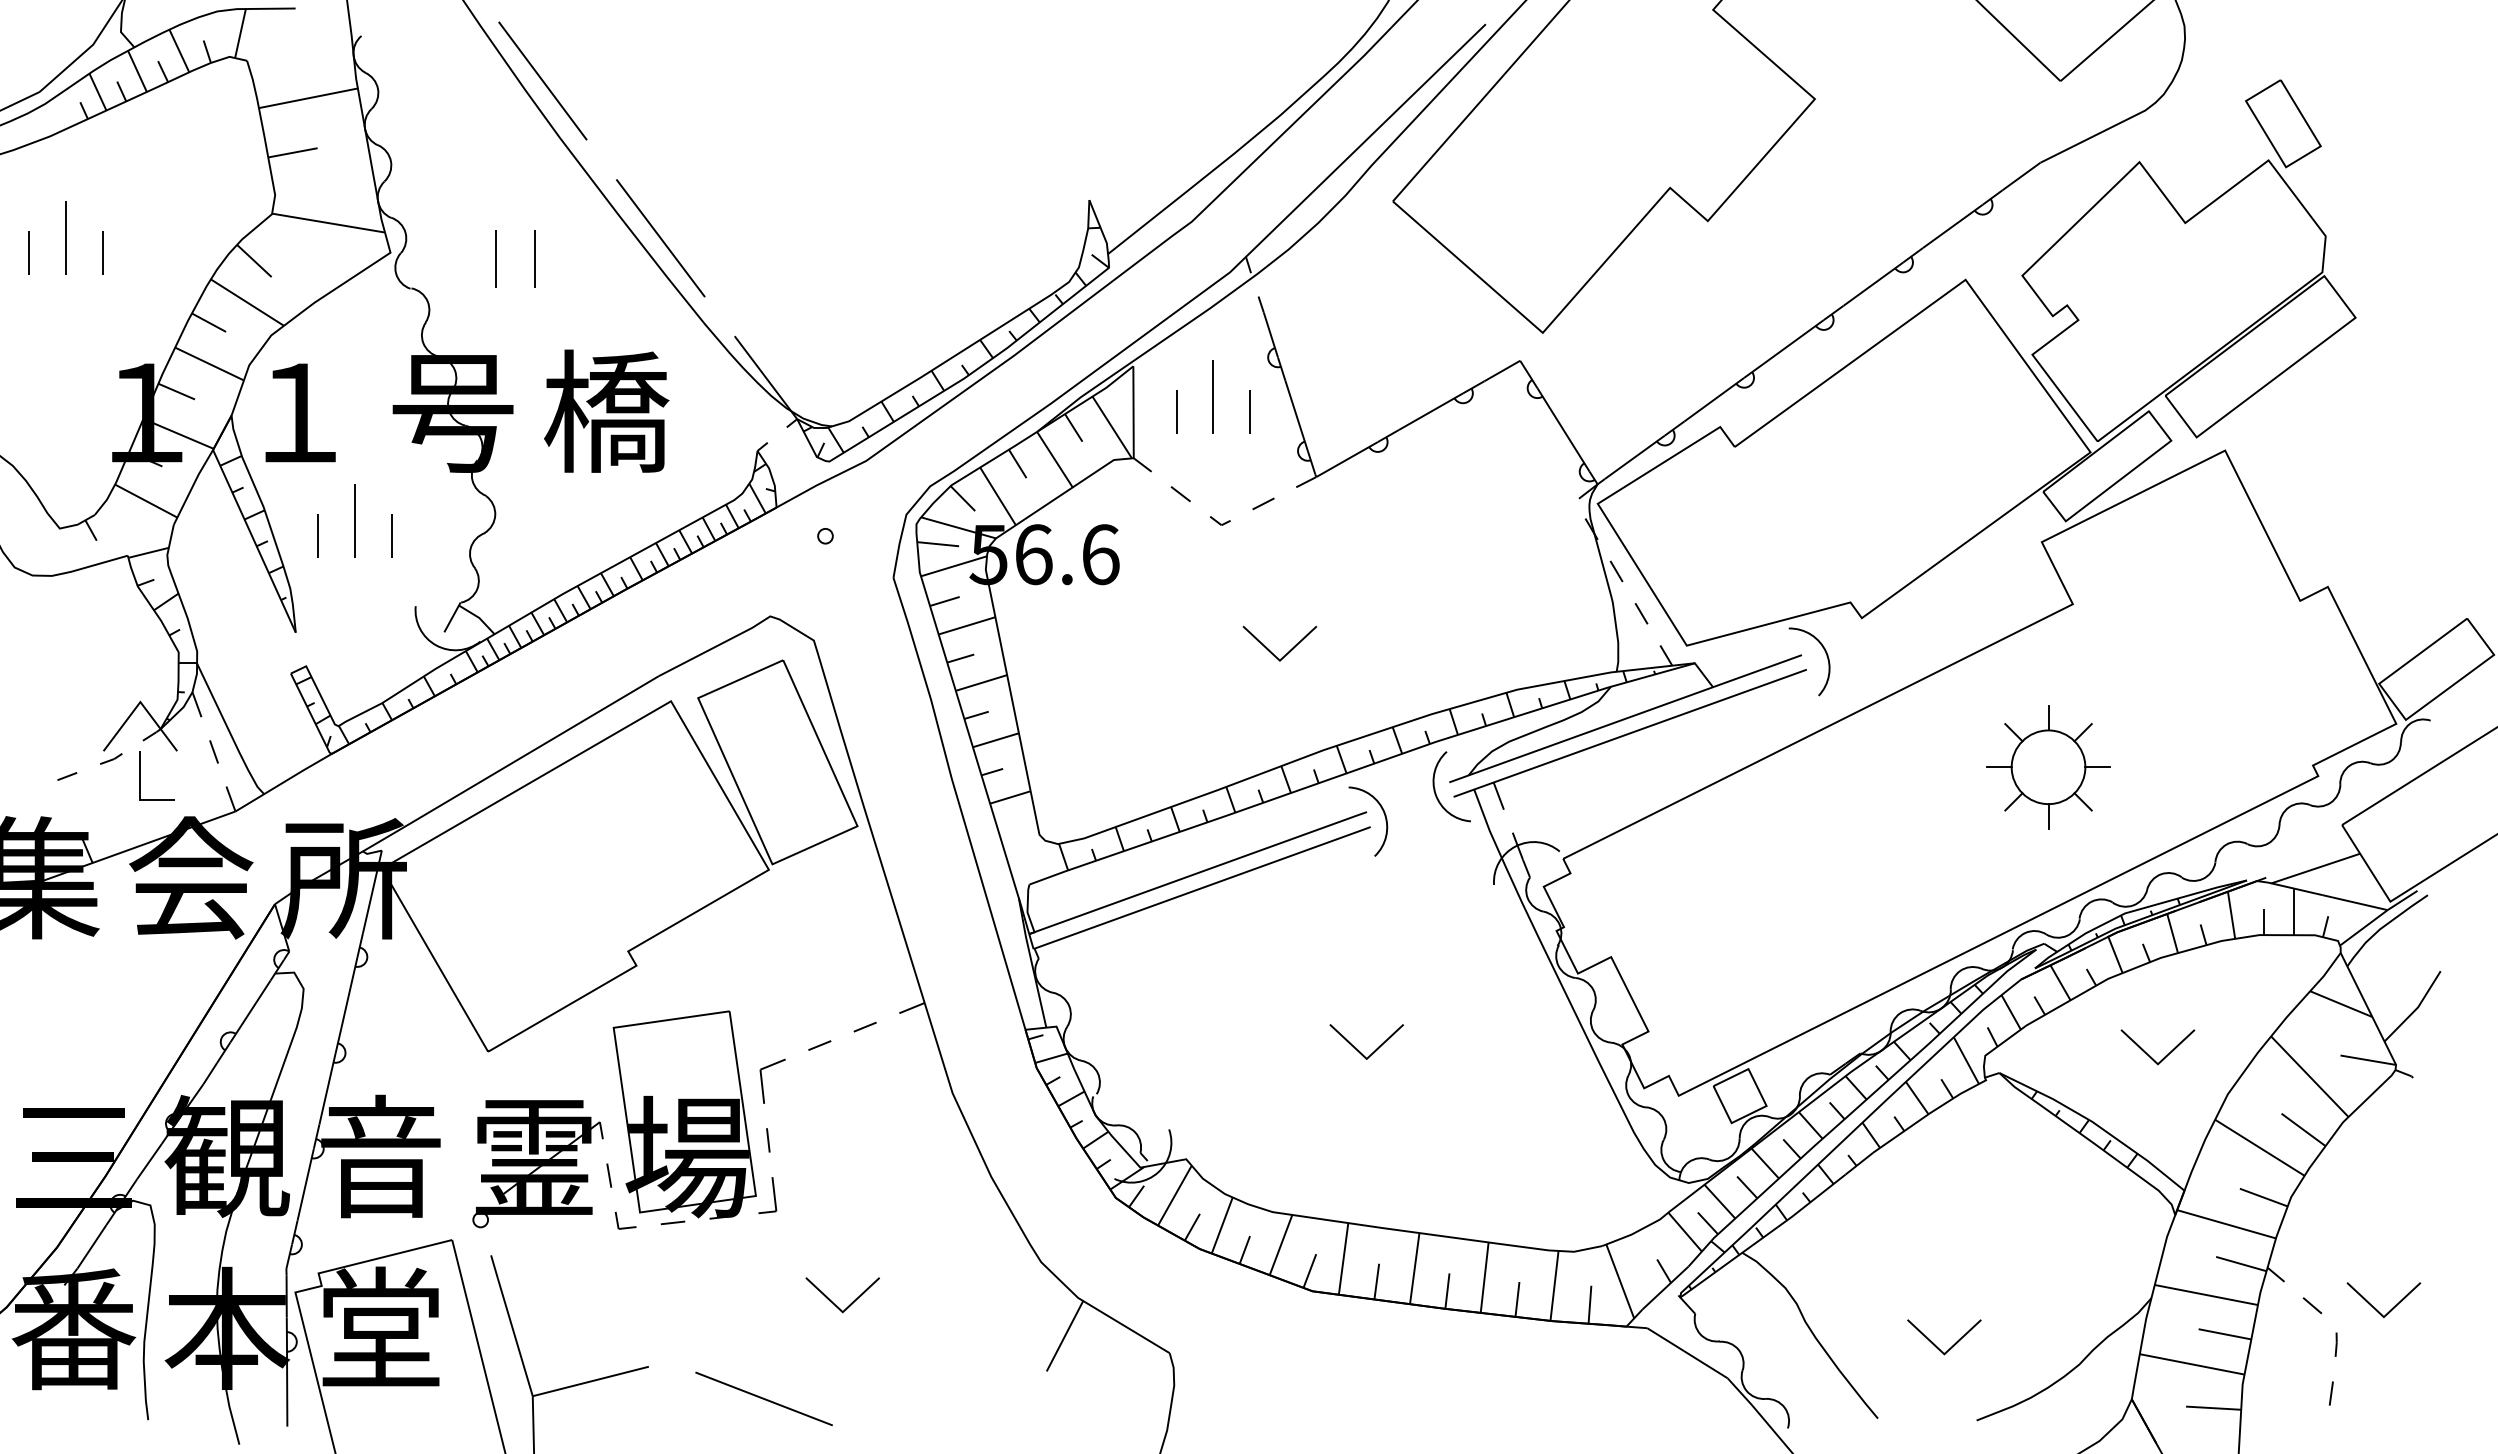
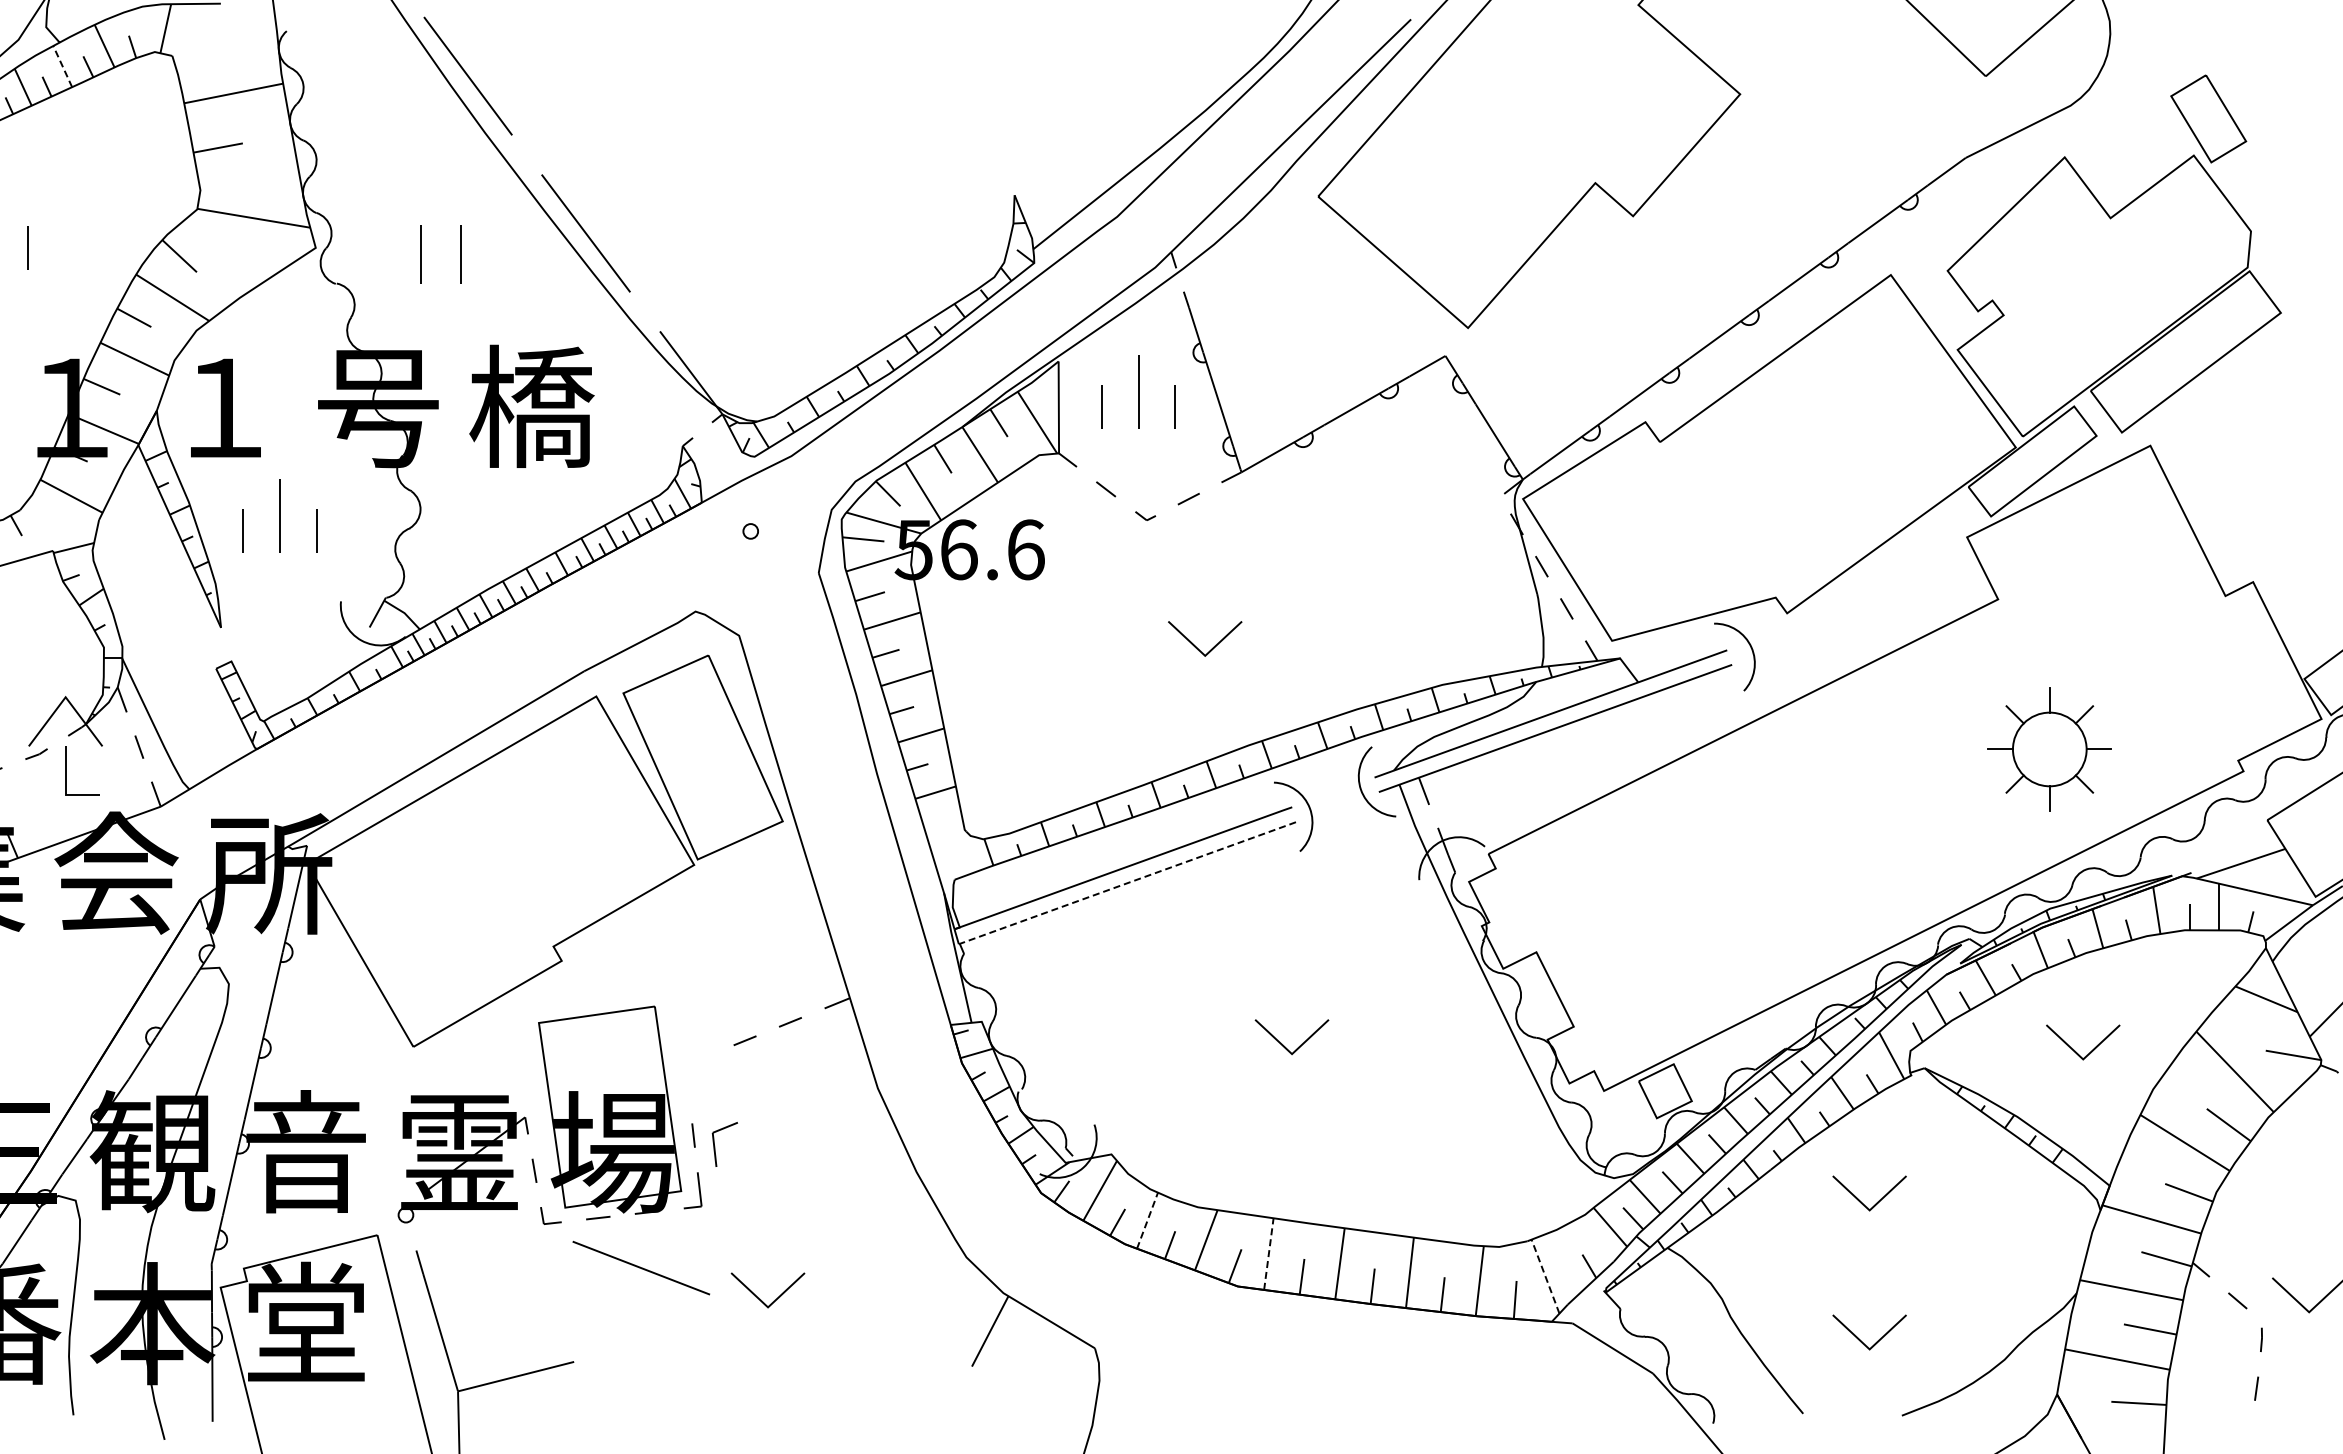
line: (137, 71) -> (62, 66), solid -> dashed
part: (2048, 767) -> (2049, 749), moved
line: (1202, 887) -> (1127, 882), solid -> dashed
part: (762, 1080) -> (714, 1143), moved
part: (1936, 1206) -> (1861, 1201), added
line: (1222, 1225) -> (1147, 1220), solid -> dashed
line: (1343, 1258) -> (1268, 1253), solid -> dashed
line: (1620, 1281) -> (1545, 1276), solid -> dashed
line: (763, 1398) -> (640, 1267), moved

